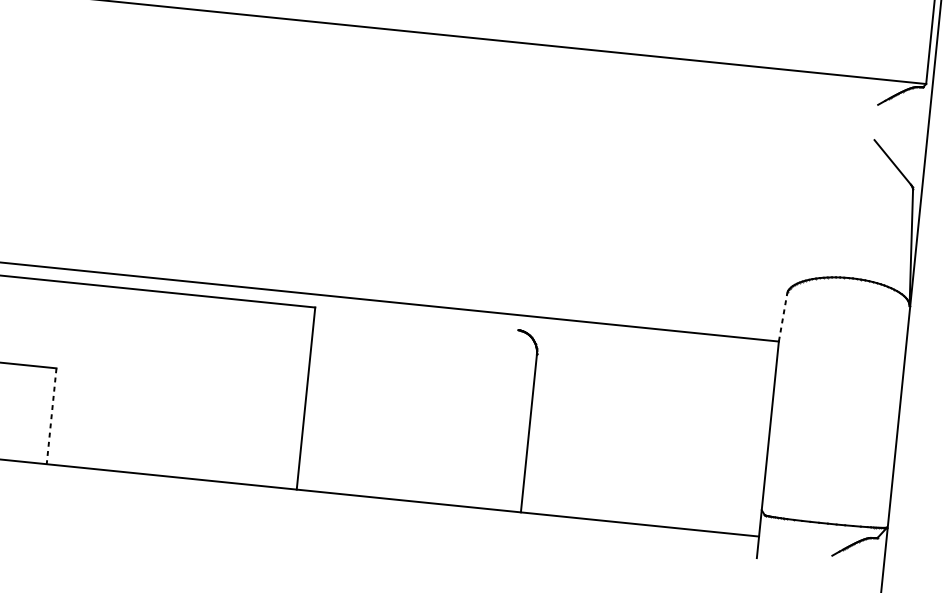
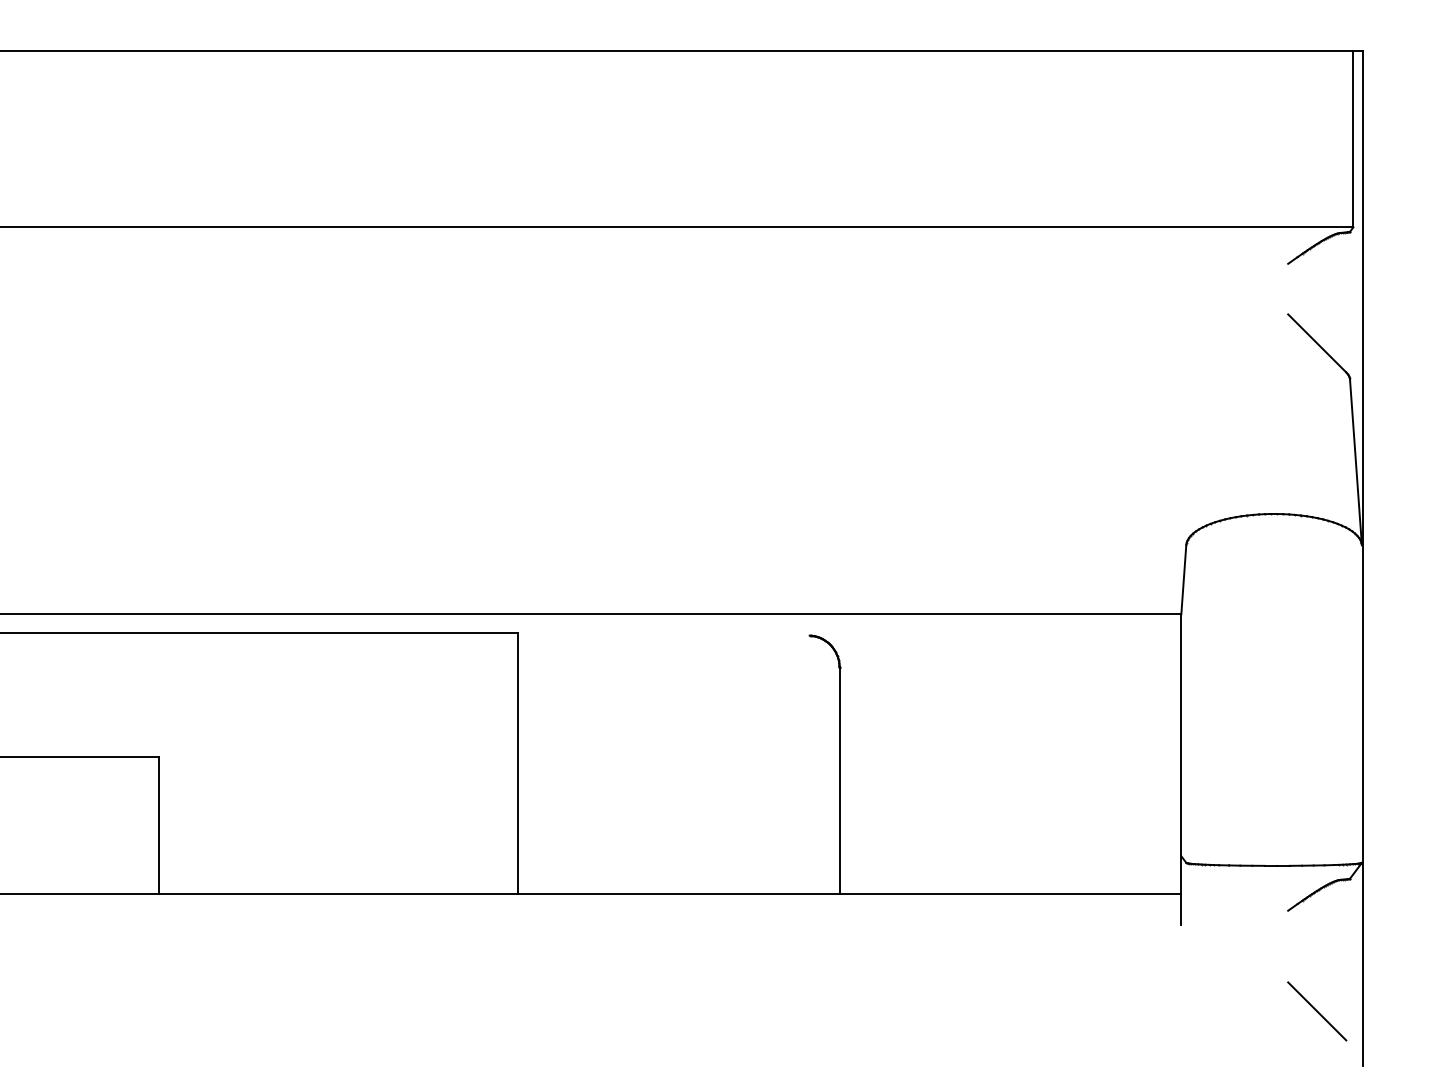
line: (782, 317) -> (1183, 579), dashed -> solid
line: (51, 416) -> (159, 825), dashed -> solid

